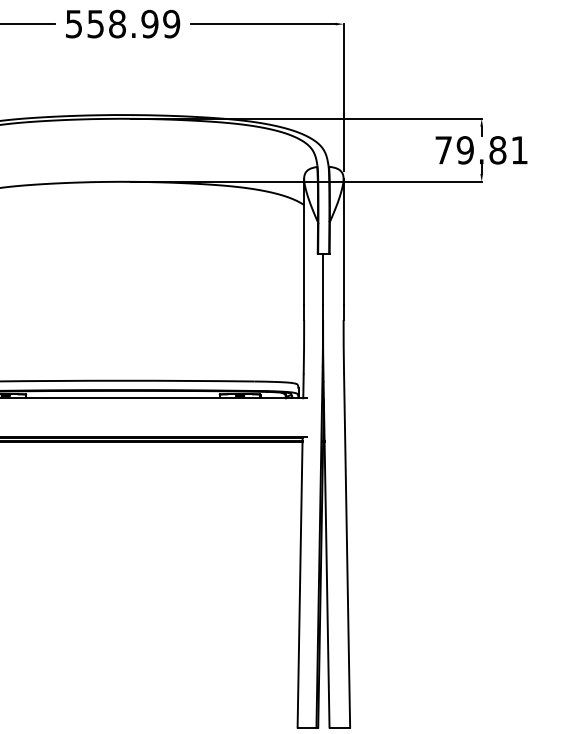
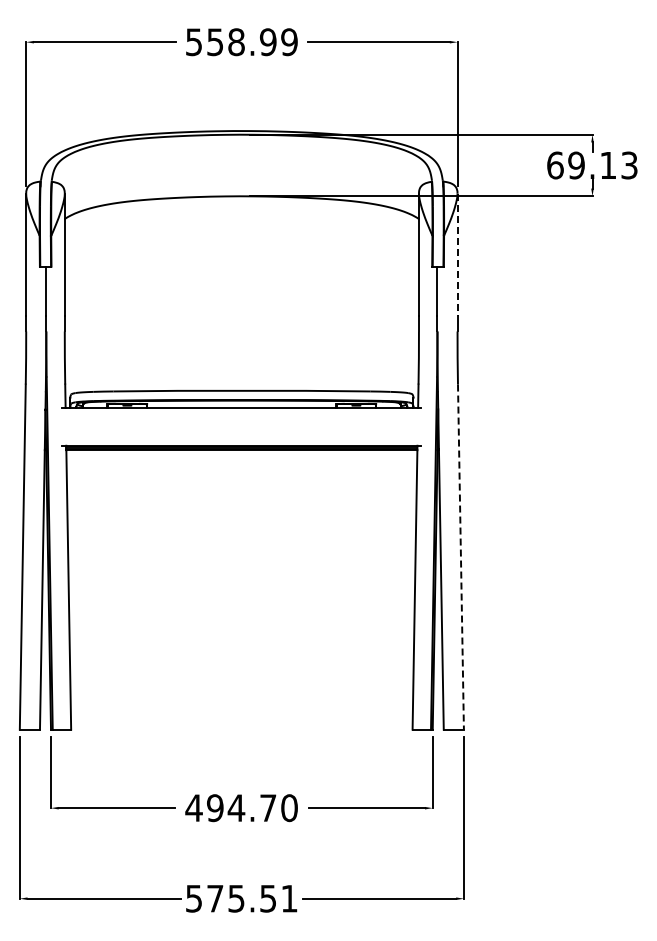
text: (481, 150) -> (592, 165), 79.81 -> 69.13
line: (343, 242) -> (457, 255), solid -> dashed
line: (346, 551) -> (460, 557), solid -> dashed

